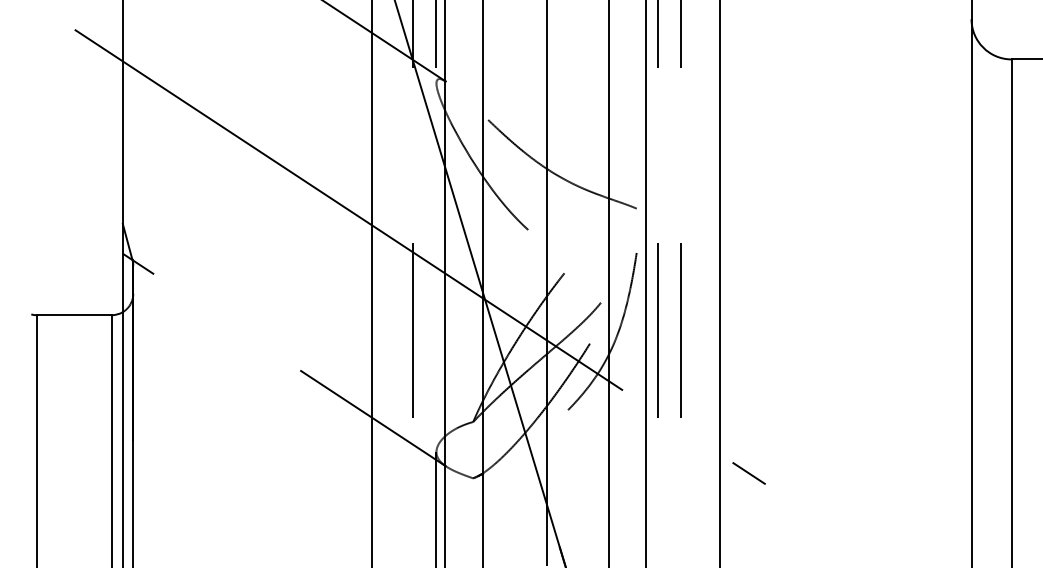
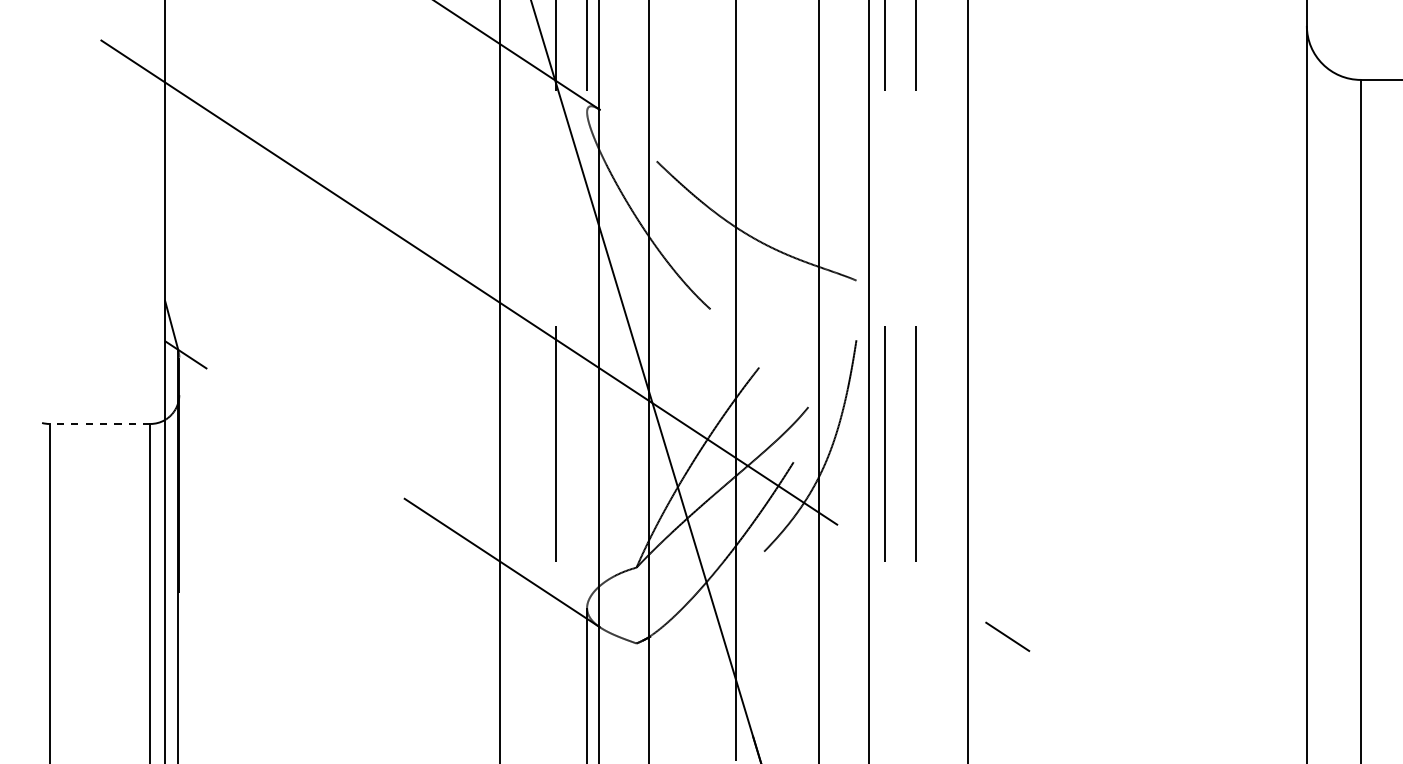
line: (73, 314) -> (99, 423), solid -> dashed

